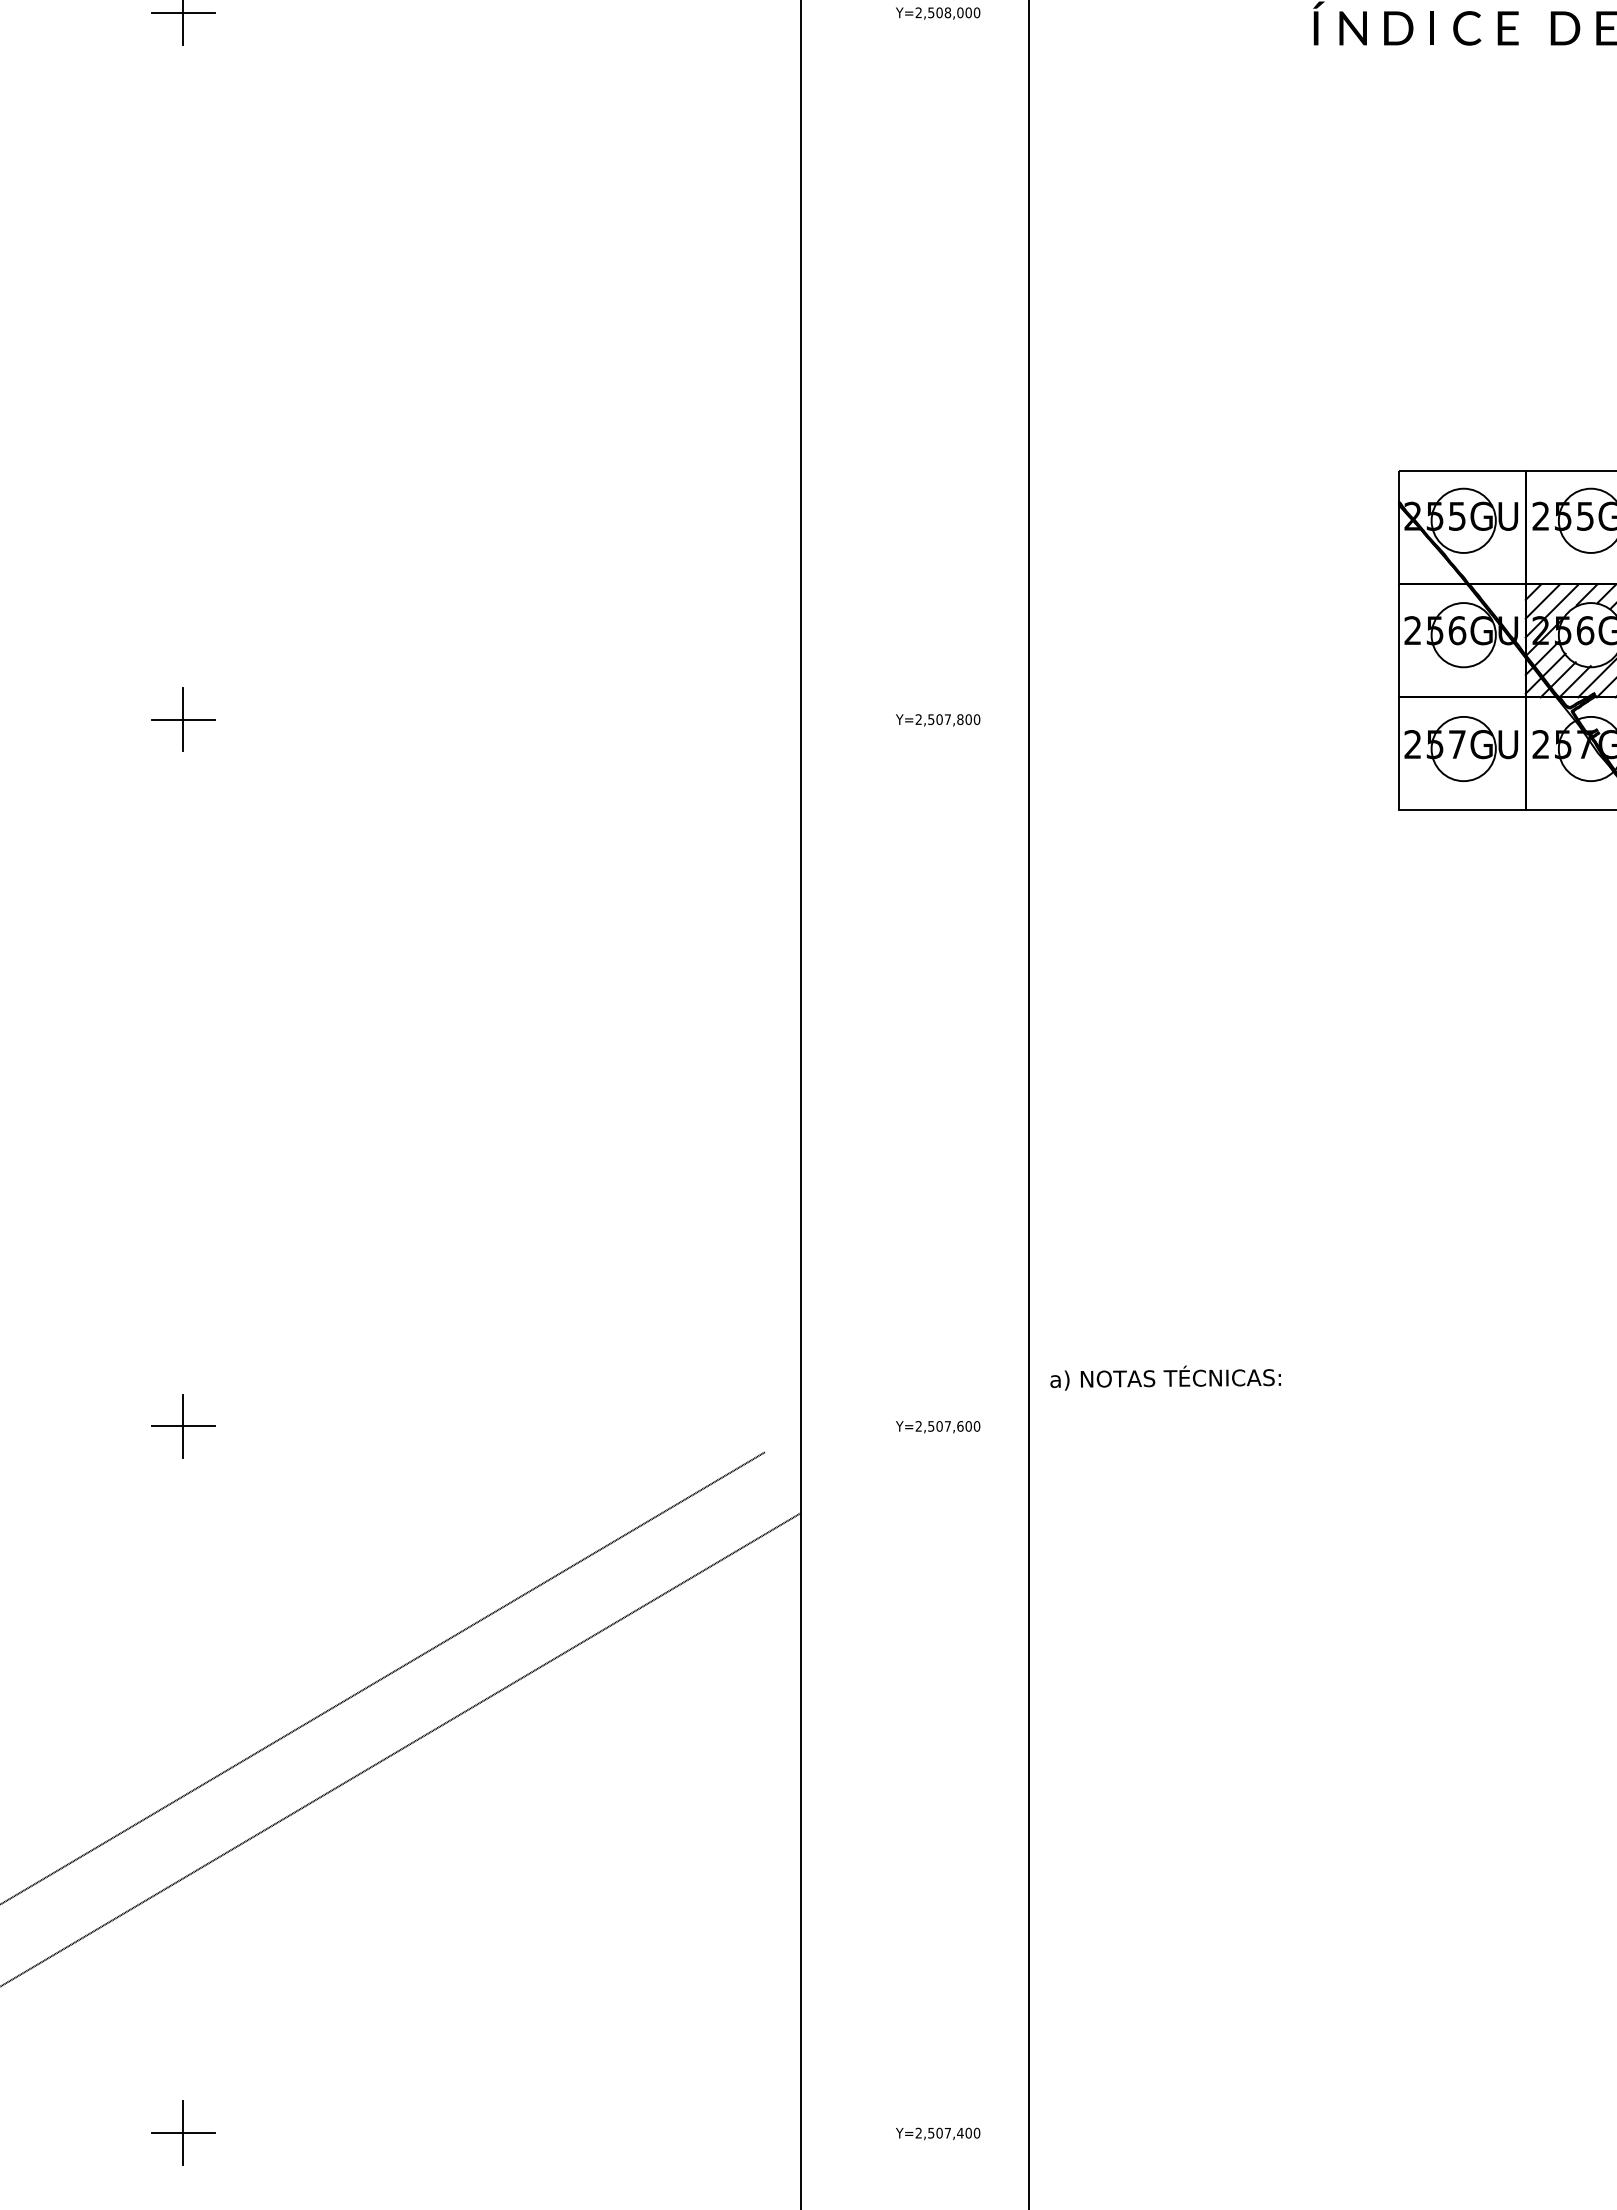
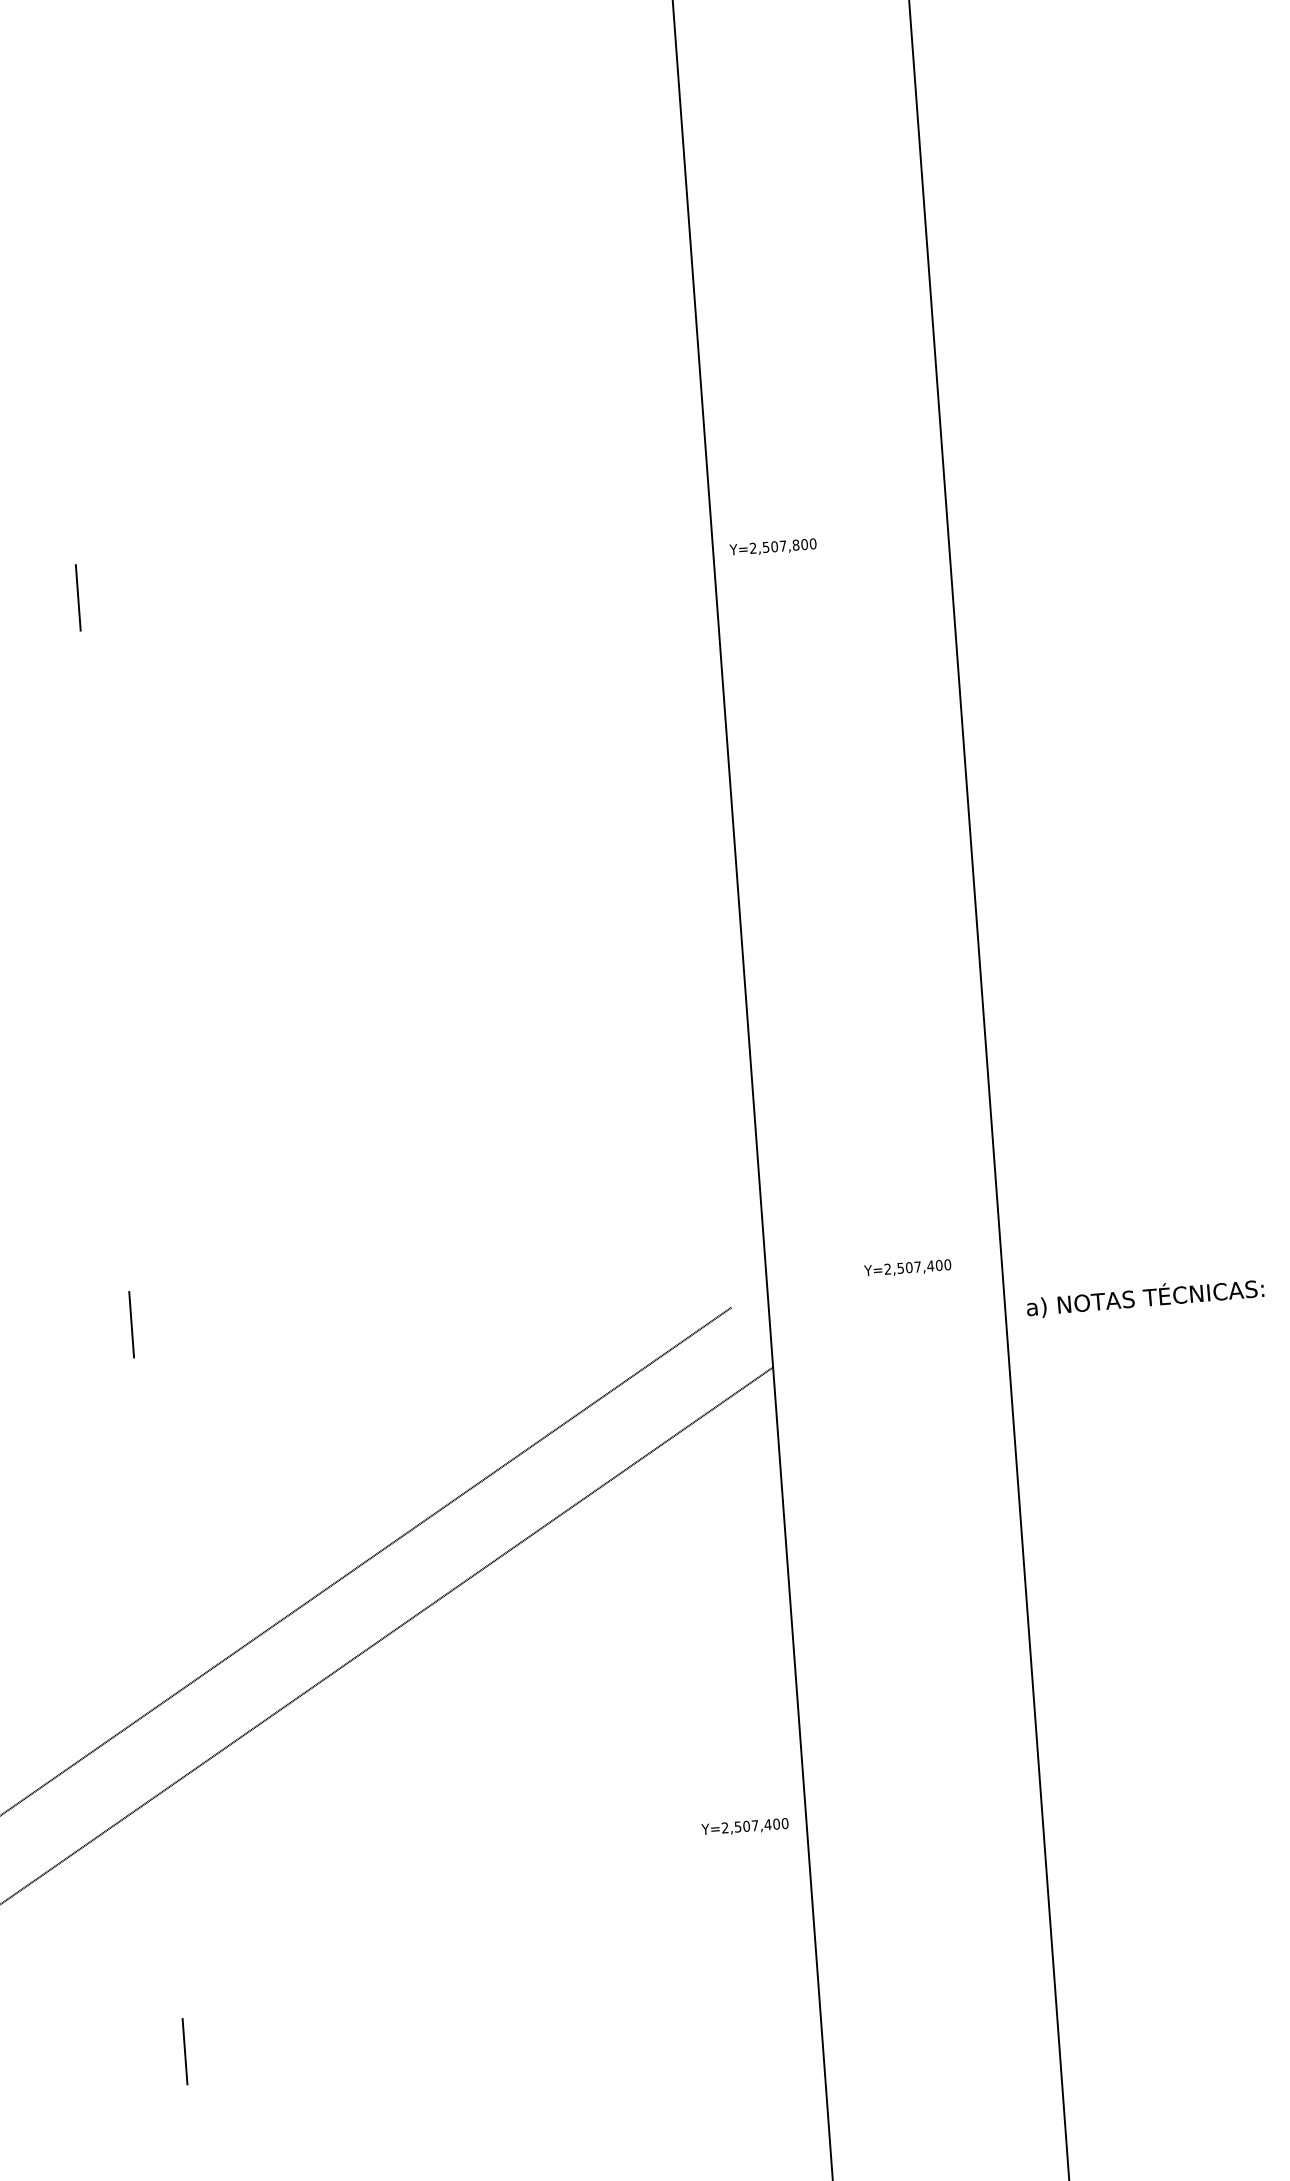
line: (183, 719) -> (78, 597), removed
text: (938, 720) -> (773, 547), moved
text: (1165, 1377) -> (1144, 1296), moved
line: (183, 1426) -> (131, 1324), removed
text: (960, 1426) -> (930, 1266), Y=2,507,600 -> Y=2,507,400
line: (183, 2133) -> (185, 2051), removed
text: (938, 2133) -> (745, 1826), moved

